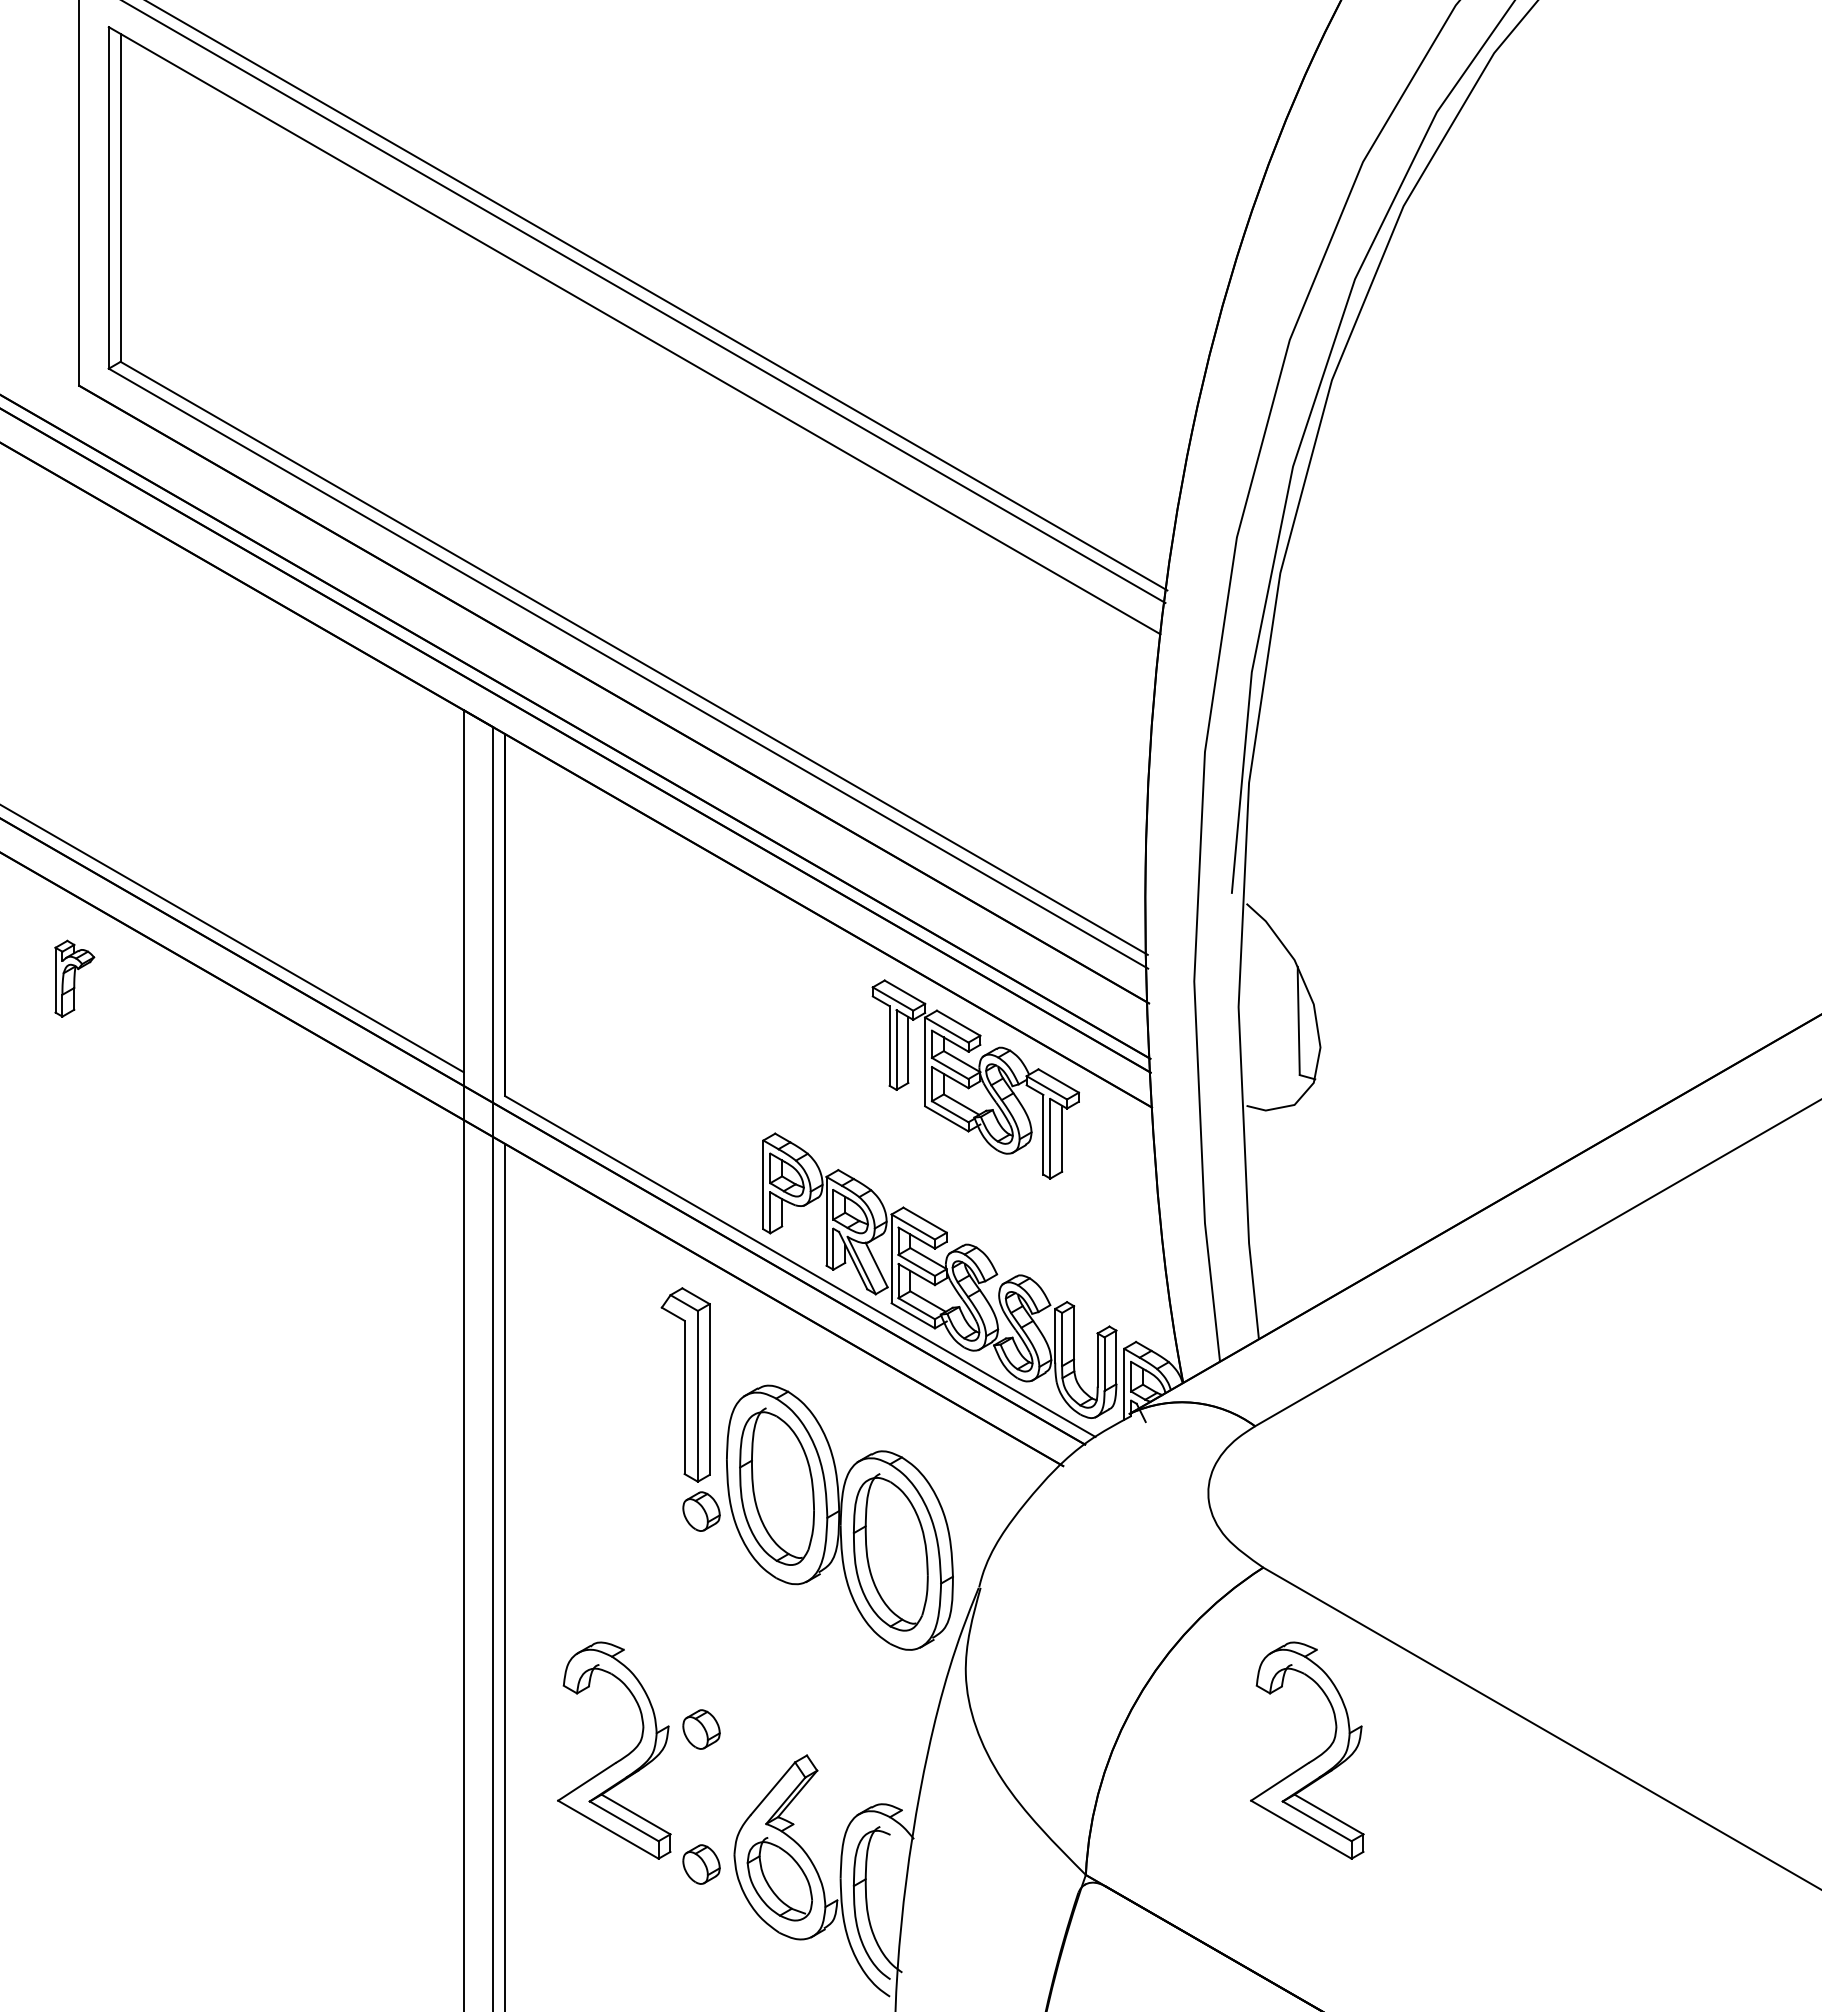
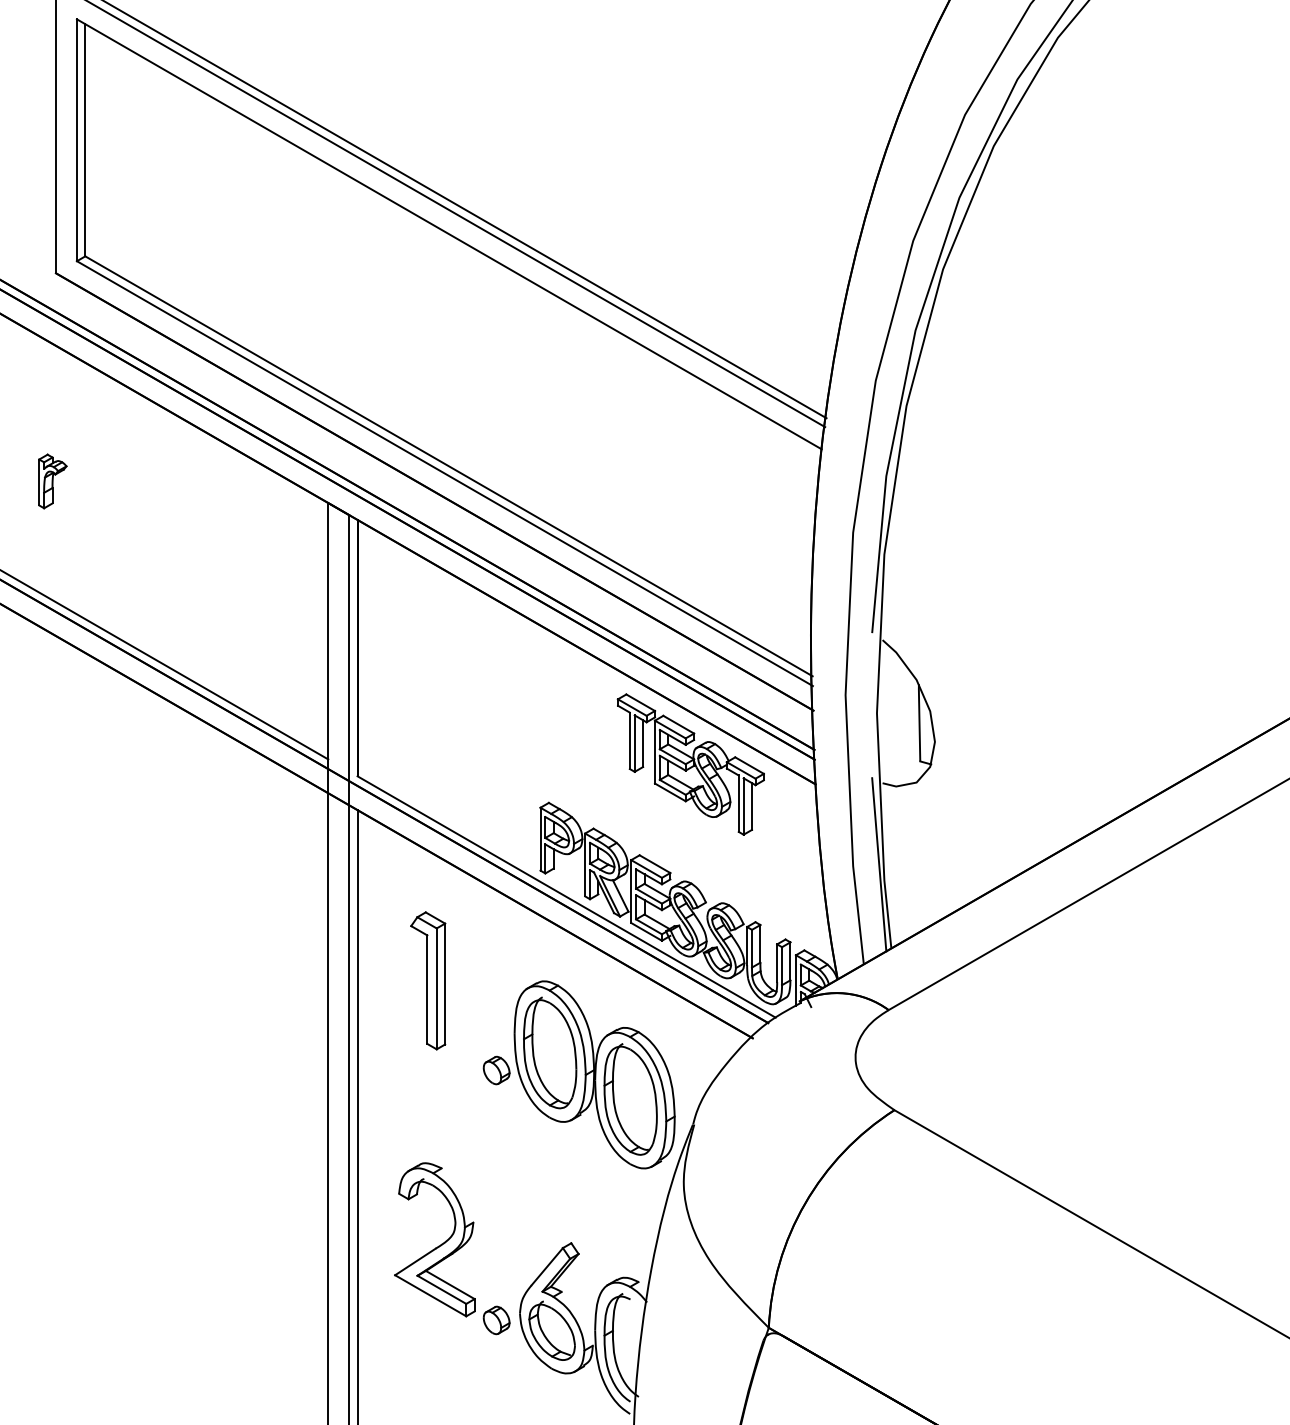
part: (74, 978) -> (52, 481), moved
line: (1241, 1220) -> (879, 864), added
part: (685, 1384) -> (427, 980), moved
part: (701, 1729) -> (496, 1224), removed
part: (1312, 1759) -> (929, 1246), removed

